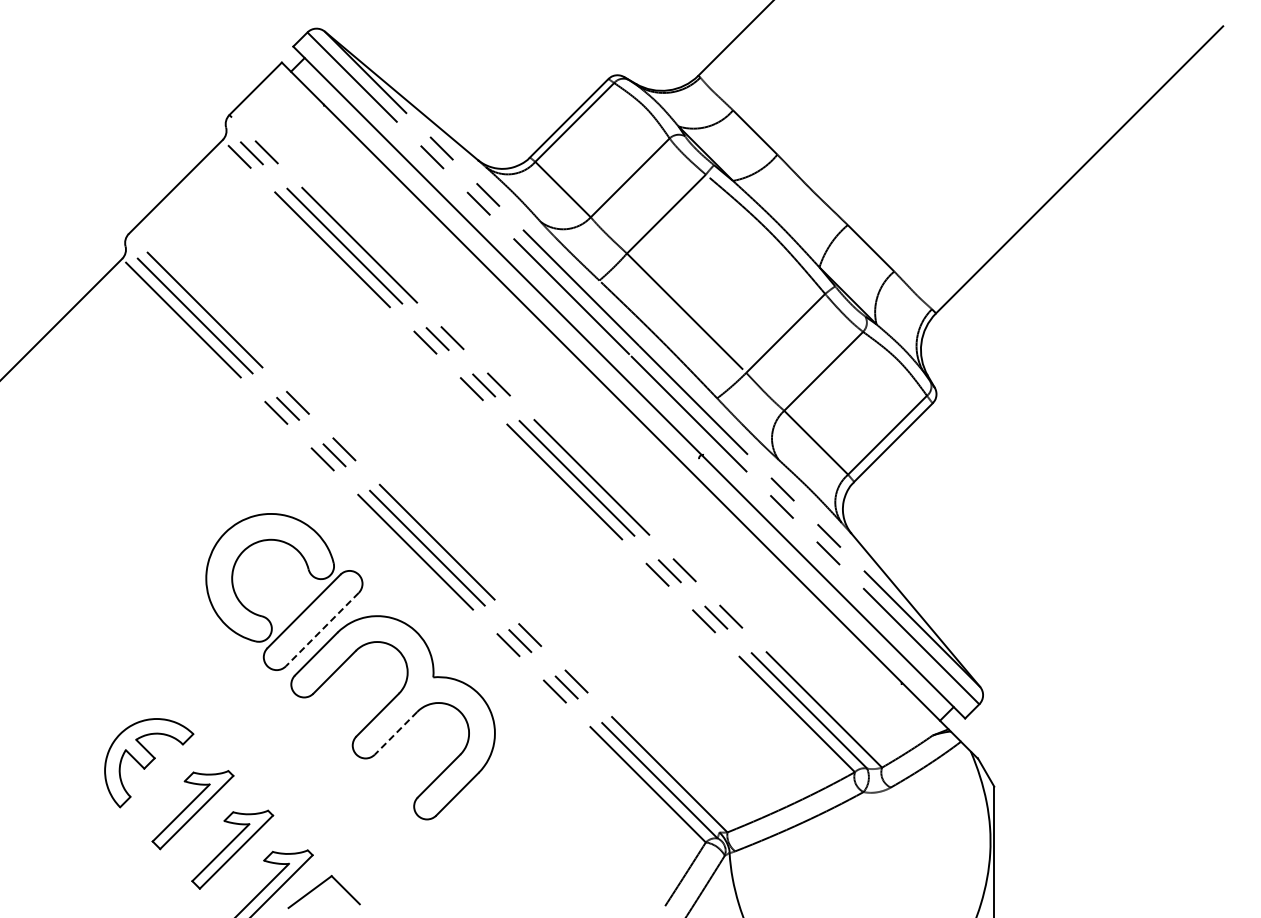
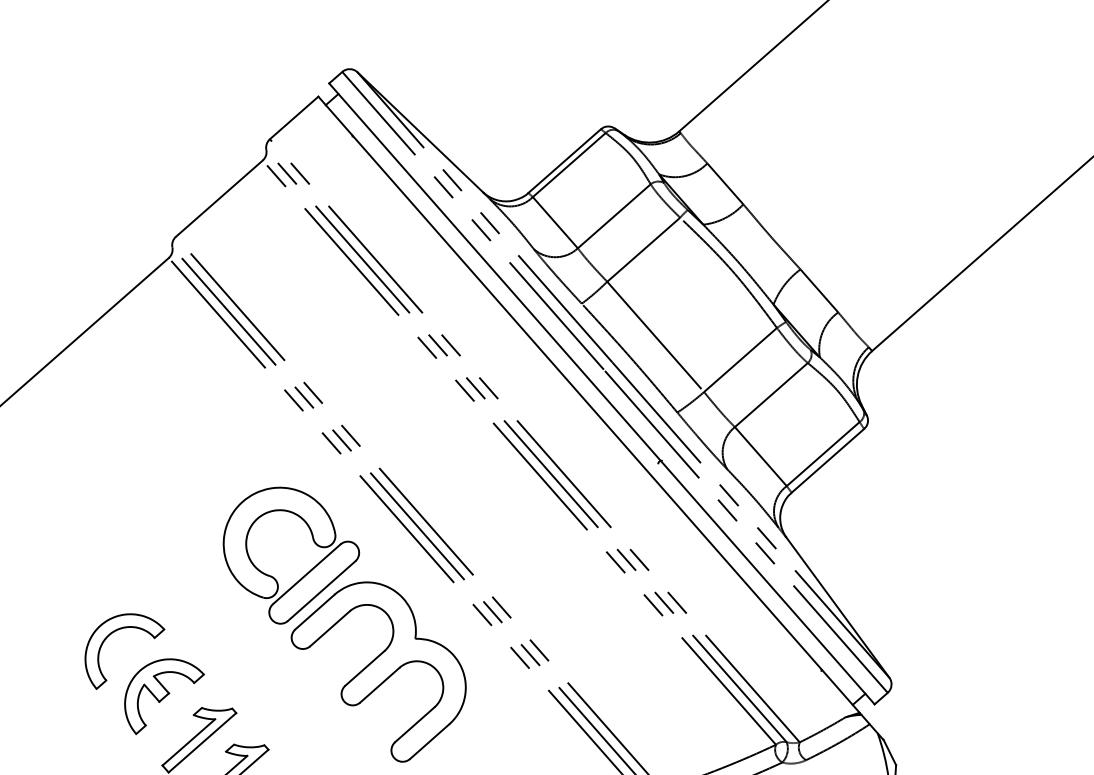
line: (322, 629) -> (321, 591), dashed -> solid
part: (82, 696) -> (109, 635), added
line: (395, 733) -> (379, 685), dashed -> solid

